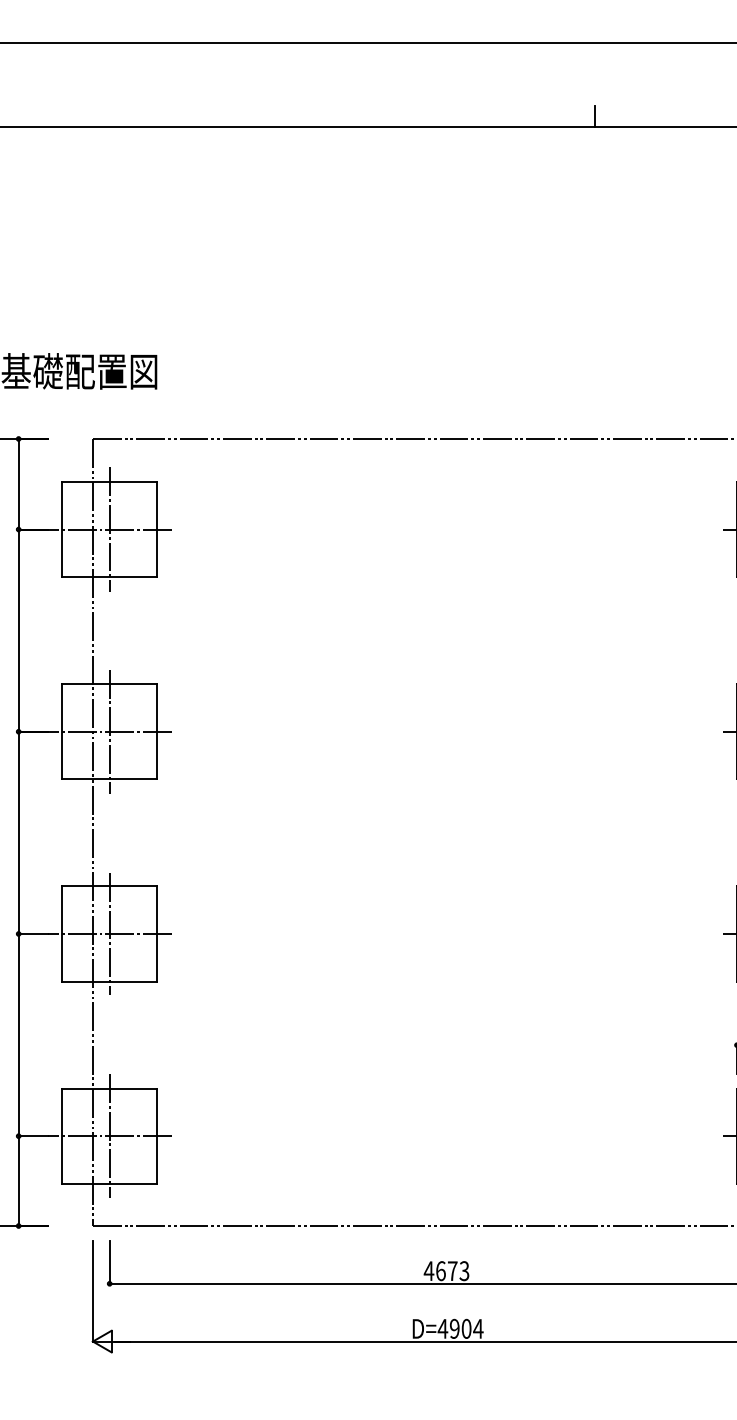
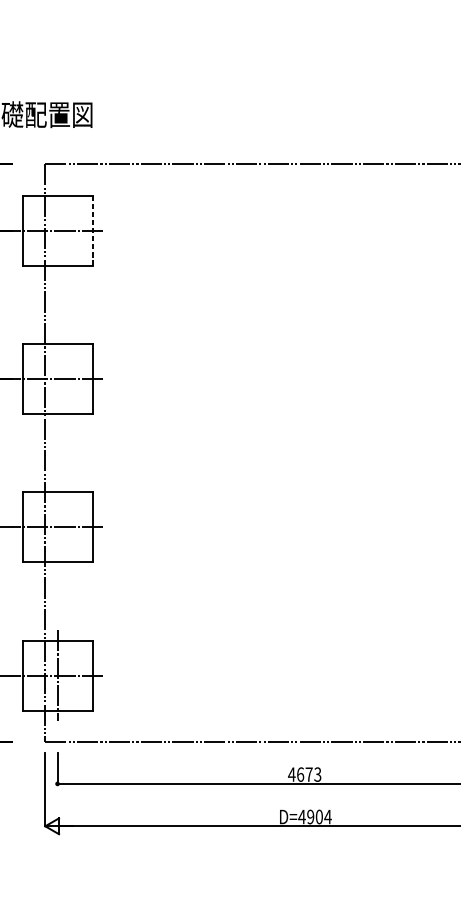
line: (109, 529) -> (57, 230), removed
line: (157, 529) -> (92, 230), solid -> dashed
line: (109, 731) -> (57, 378), removed
line: (109, 933) -> (57, 526), removed

